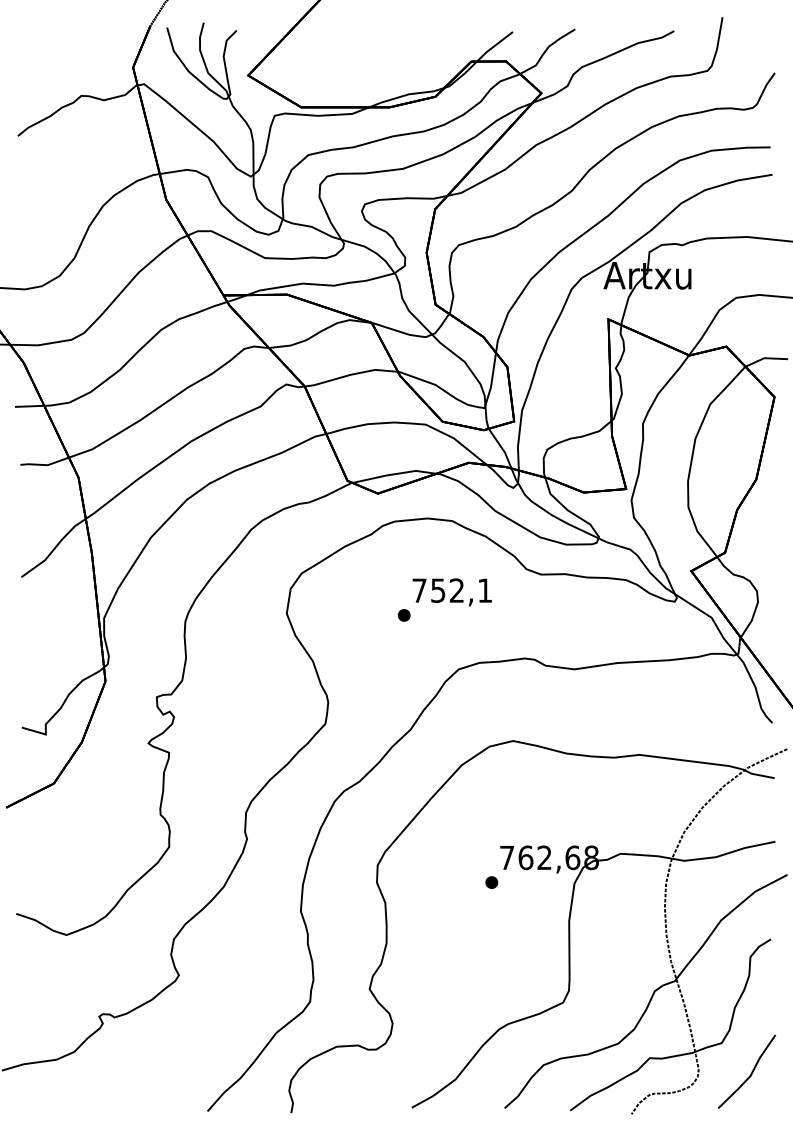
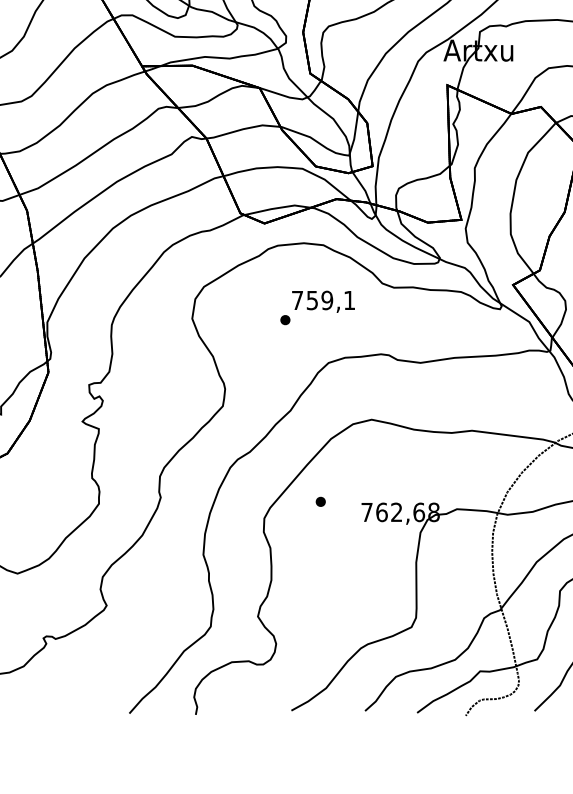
text: (456, 590) -> (326, 300), 752,1 -> 759,1
part: (491, 882) -> (320, 501), moved

